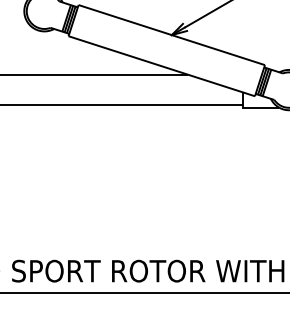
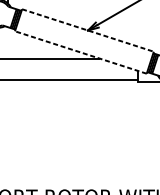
line: (171, 35) -> (87, 30), solid -> dashed
line: (161, 66) -> (80, 52), solid -> dashed

